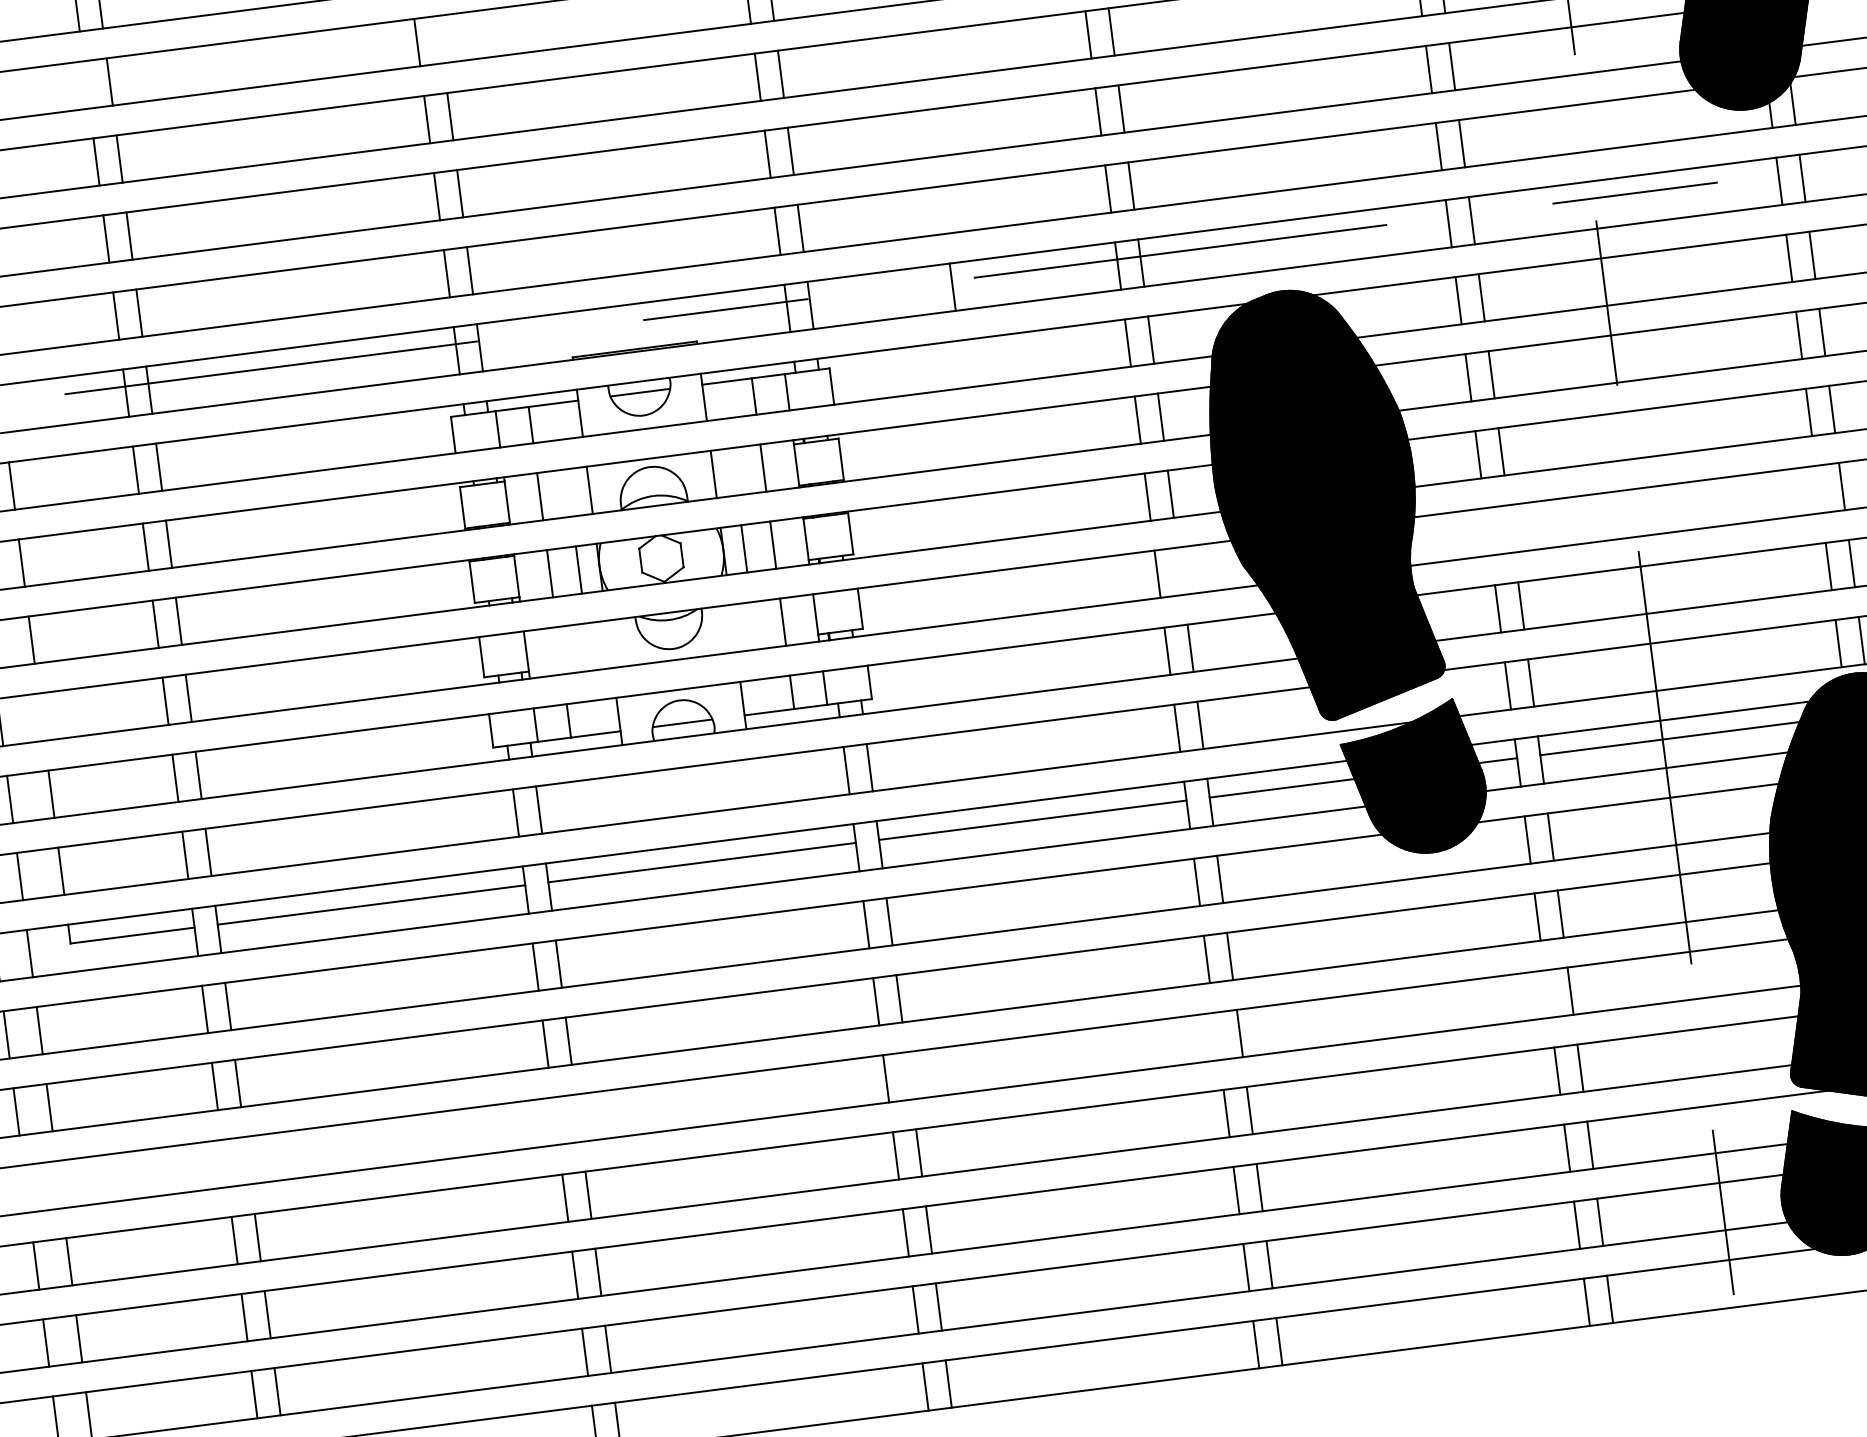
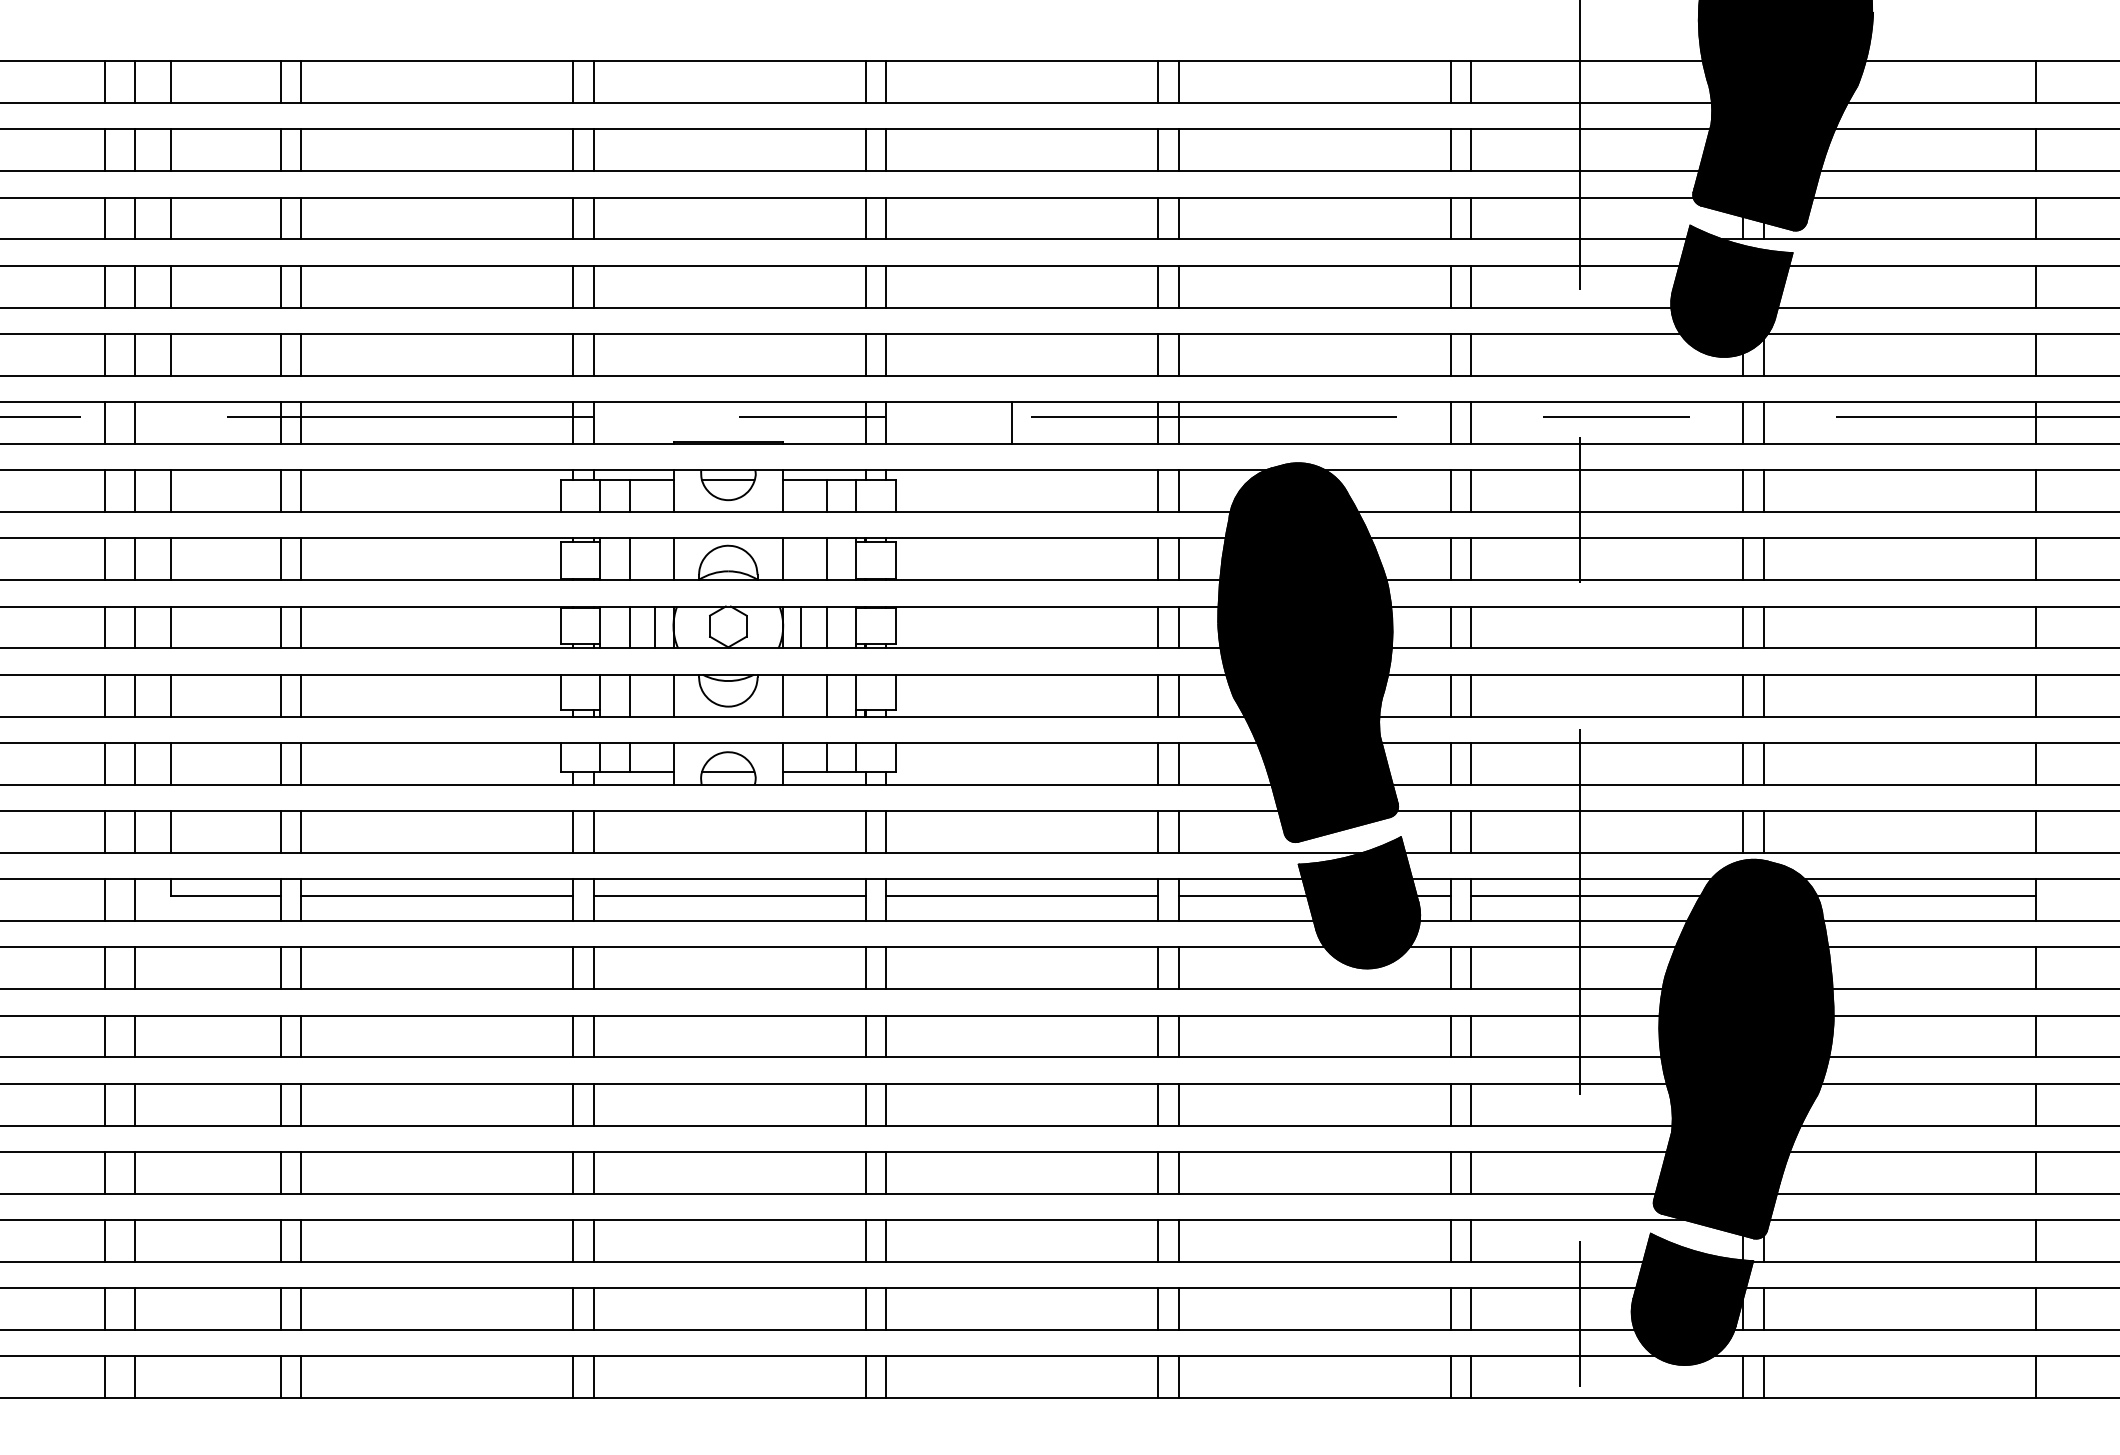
line: (440, 39) -> (593, 150), added
line: (86, 85) -> (280, 150), added
line: (1818, 489) -> (1743, 695), added
line: (1511, 528) -> (1471, 695), added
line: (1487, 531) -> (1450, 695), added
line: (1180, 571) -> (1178, 695), added
line: (733, 628) -> (783, 695), added
line: (609, 644) -> (673, 695), added
line: (559, 650) -> (629, 695), added
line: (42, 716) -> (171, 695), added
line: (1547, 994) -> (1450, 1104), added
line: (1216, 1036) -> (1158, 1104), added
line: (909, 1075) -> (886, 1104), added
line: (578, 1118) -> (593, 1104), added
line: (555, 1121) -> (573, 1104), added
line: (248, 1160) -> (301, 1104), added
line: (224, 1163) -> (280, 1104), added
line: (59, 1184) -> (134, 1104), added
line: (26, 1188) -> (105, 1104), added

